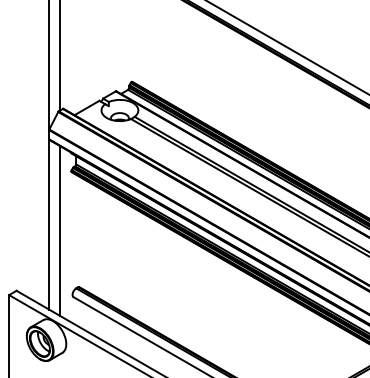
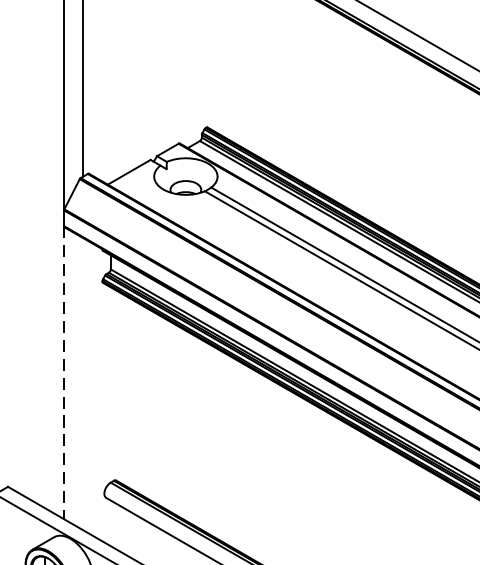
line: (49, 224) -> (64, 372), solid -> dashed
line: (60, 231) -> (83, 384), removed

